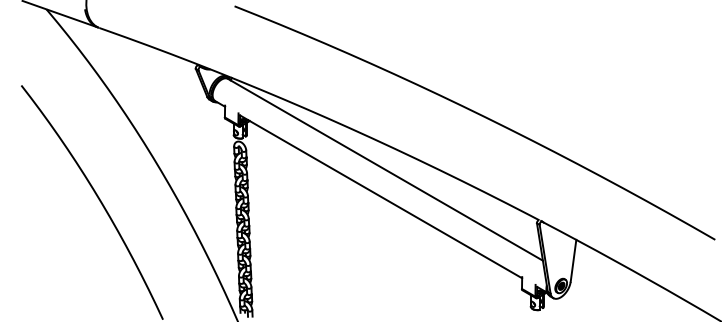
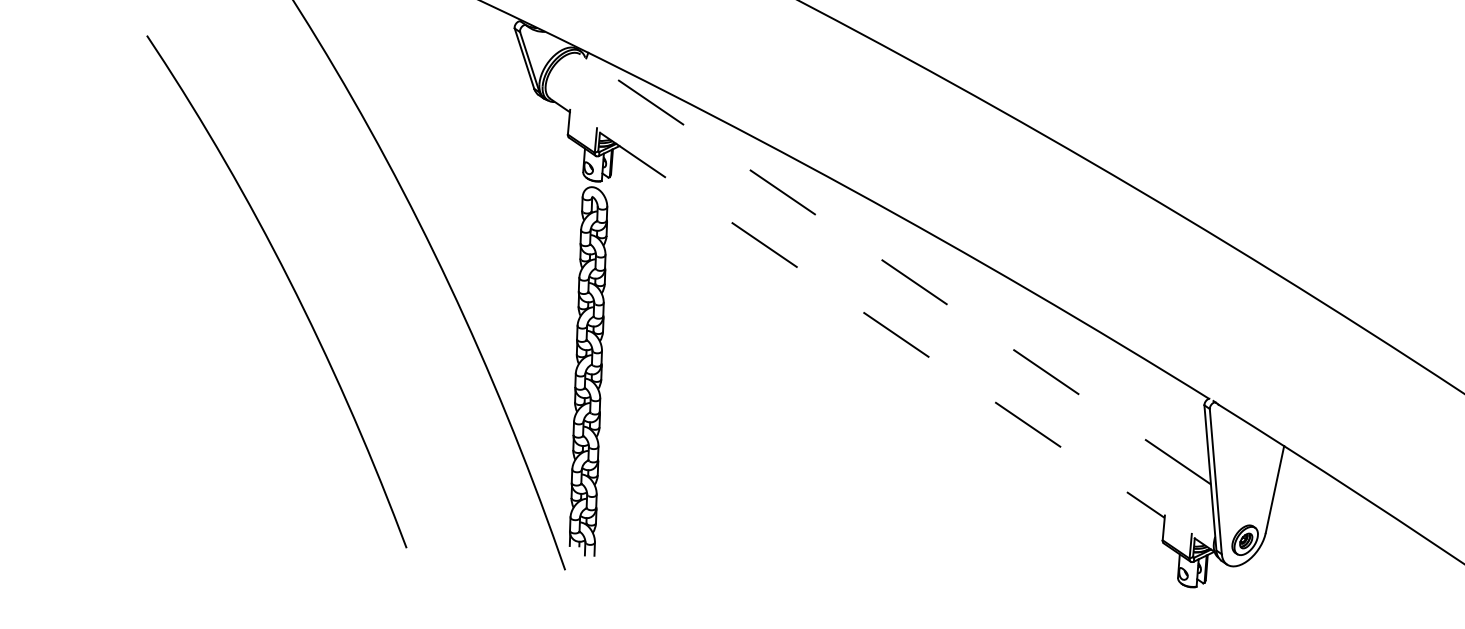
line: (385, 169) -> (895, 268), solid -> dashed
line: (381, 196) -> (883, 324), solid -> dashed

